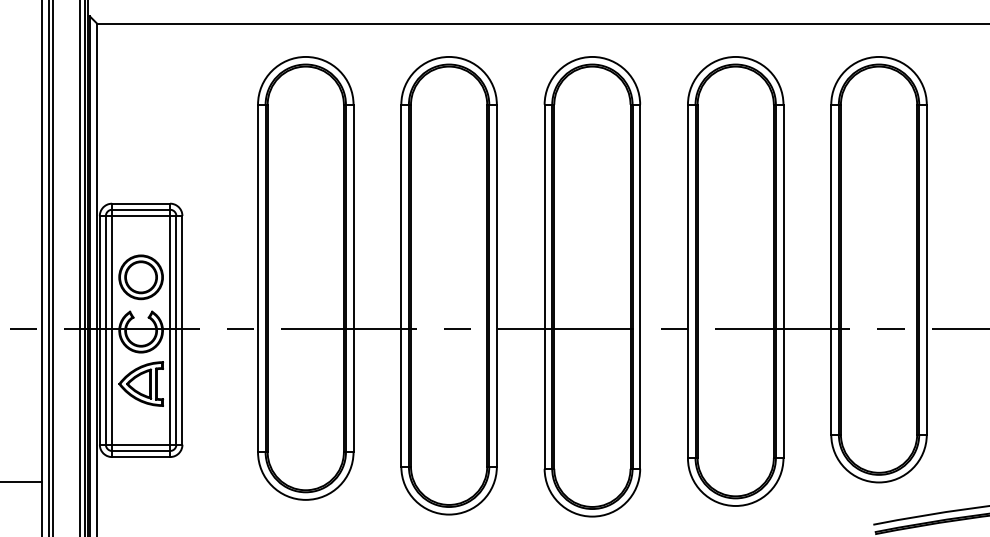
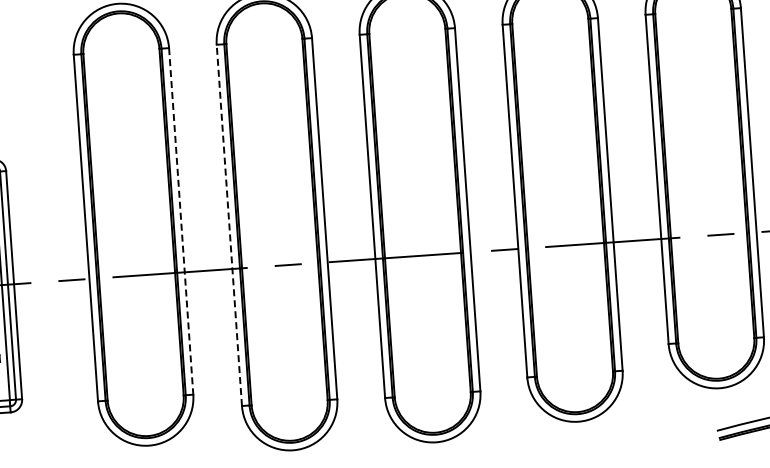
line: (353, 278) -> (181, 221), solid -> dashed
line: (401, 285) -> (229, 225), solid -> dashed

